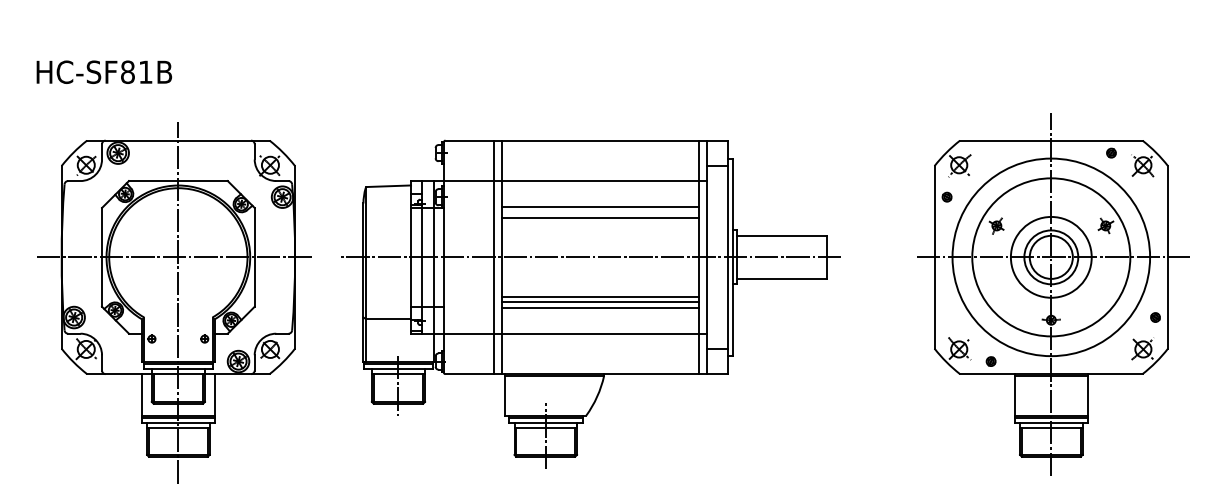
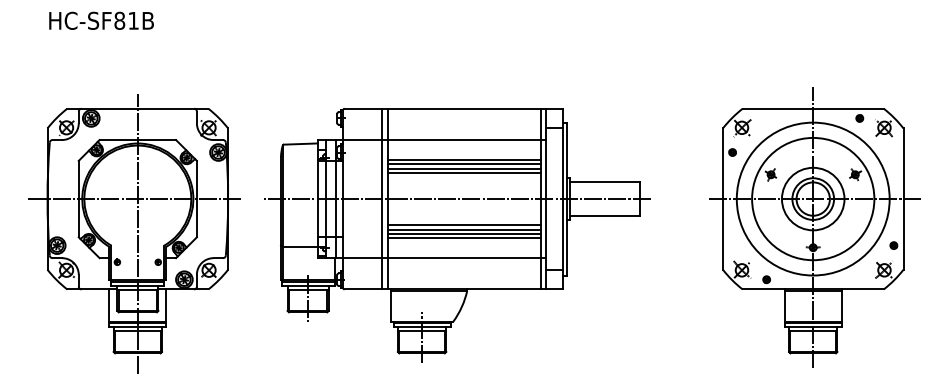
text: (104, 71) -> (101, 20), moved
line: (600, 212) -> (464, 164), added
line: (600, 223) -> (464, 172), added
line: (600, 291) -> (464, 225), added

